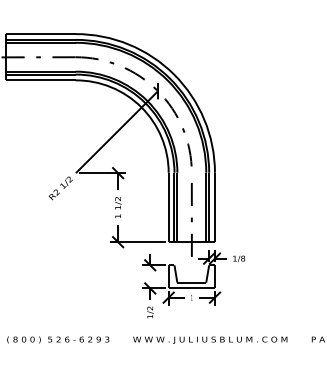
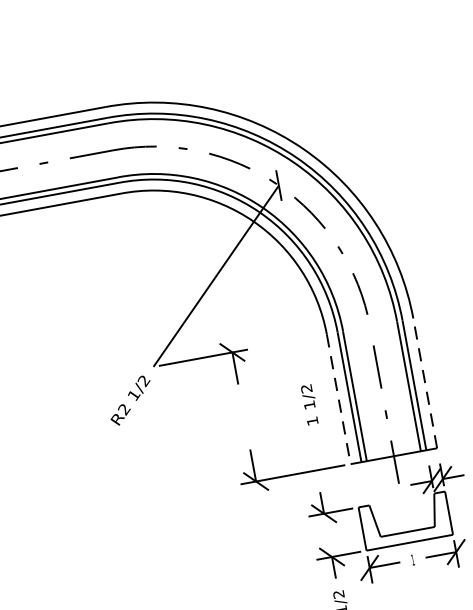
text: (118, 207) -> (310, 404), moved
line: (168, 207) -> (338, 399), solid -> dashed
line: (214, 207) -> (424, 383), solid -> dashed

